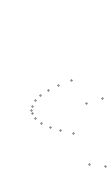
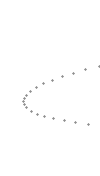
part: (42, 95) -> (31, 91), moved

